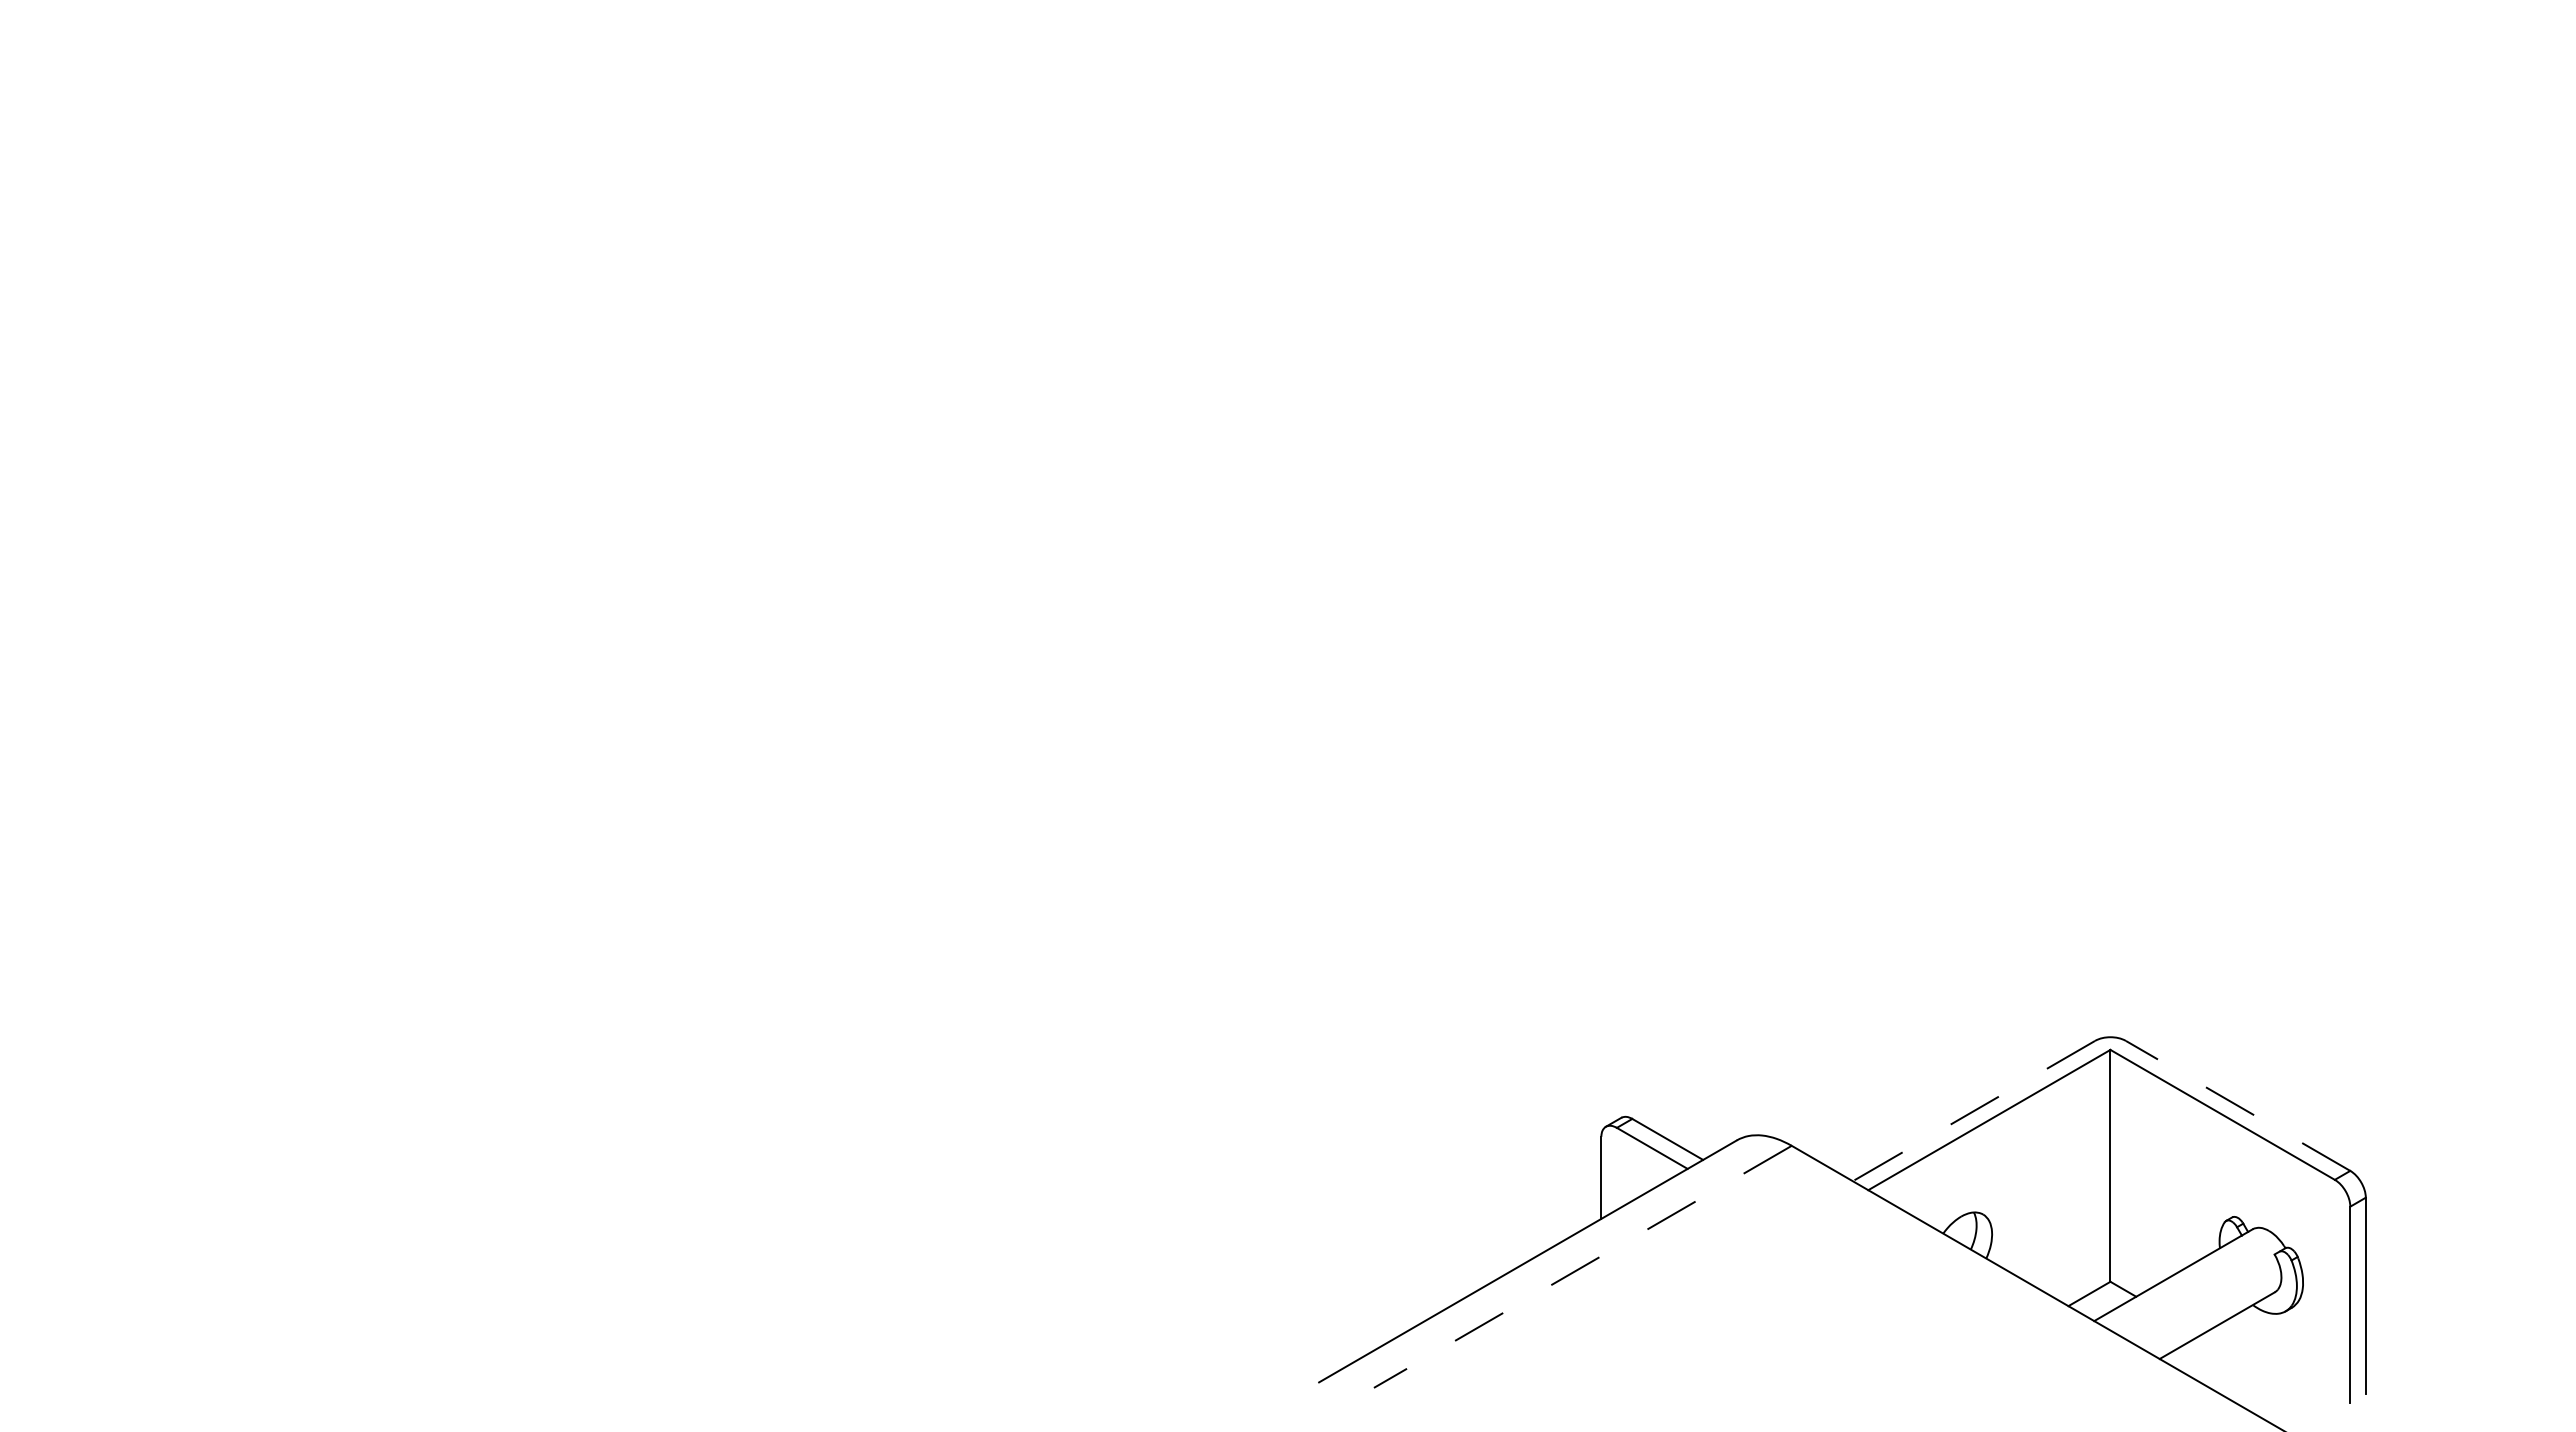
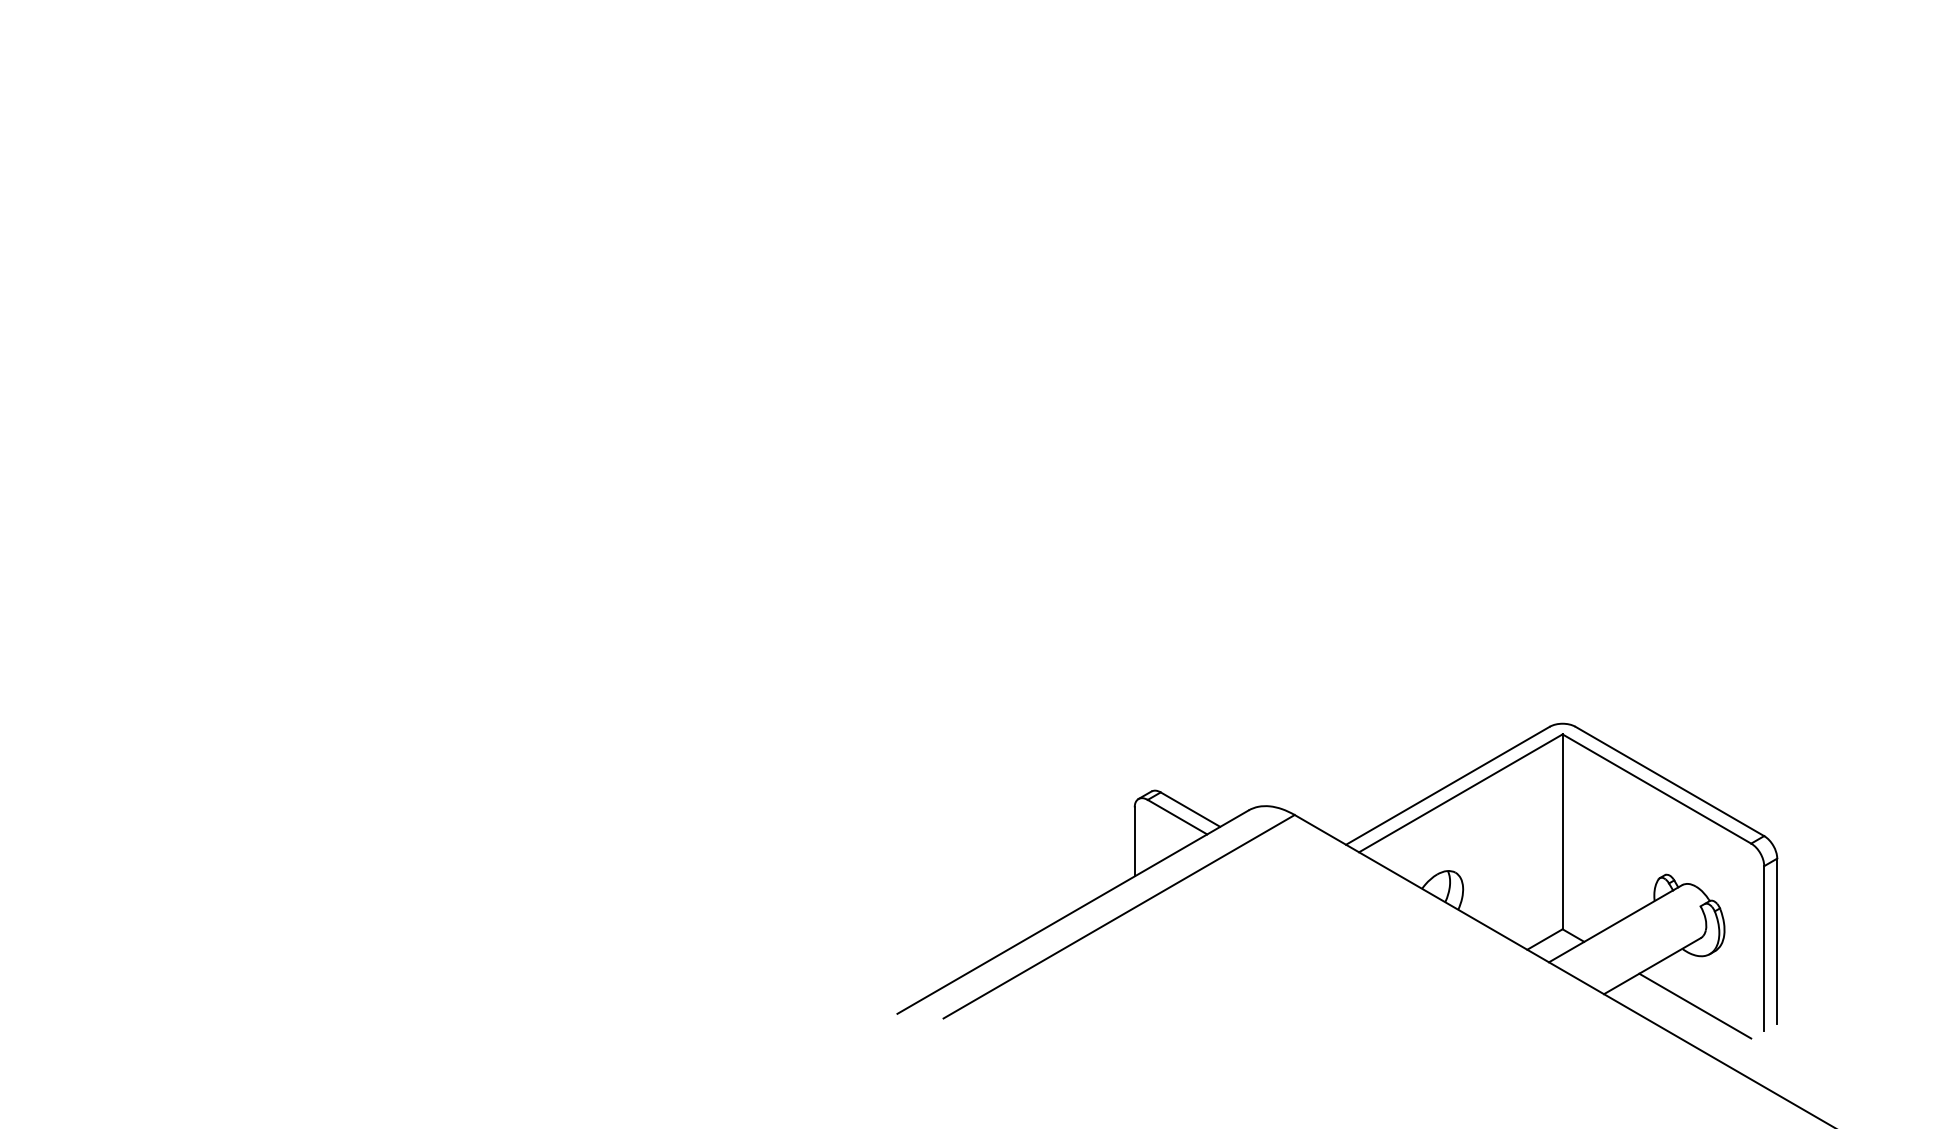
line: (2238, 1105) -> (1670, 781), dashed -> solid
line: (1973, 1111) -> (1447, 786), dashed -> solid
line: (1582, 1267) -> (1118, 917), dashed -> solid
line: (2267, 1372) -> (1694, 1005), added

